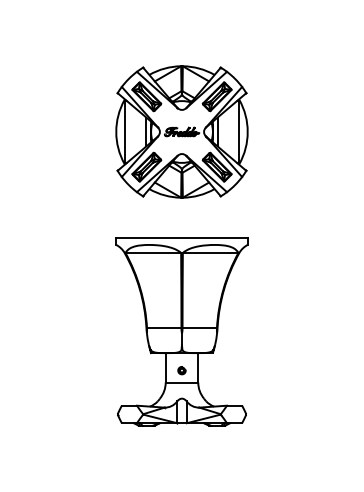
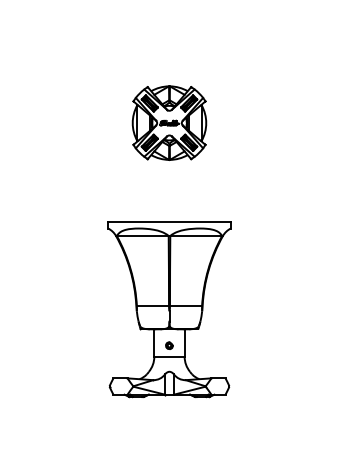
part: (182, 131) -> (169, 122), size x0.6

